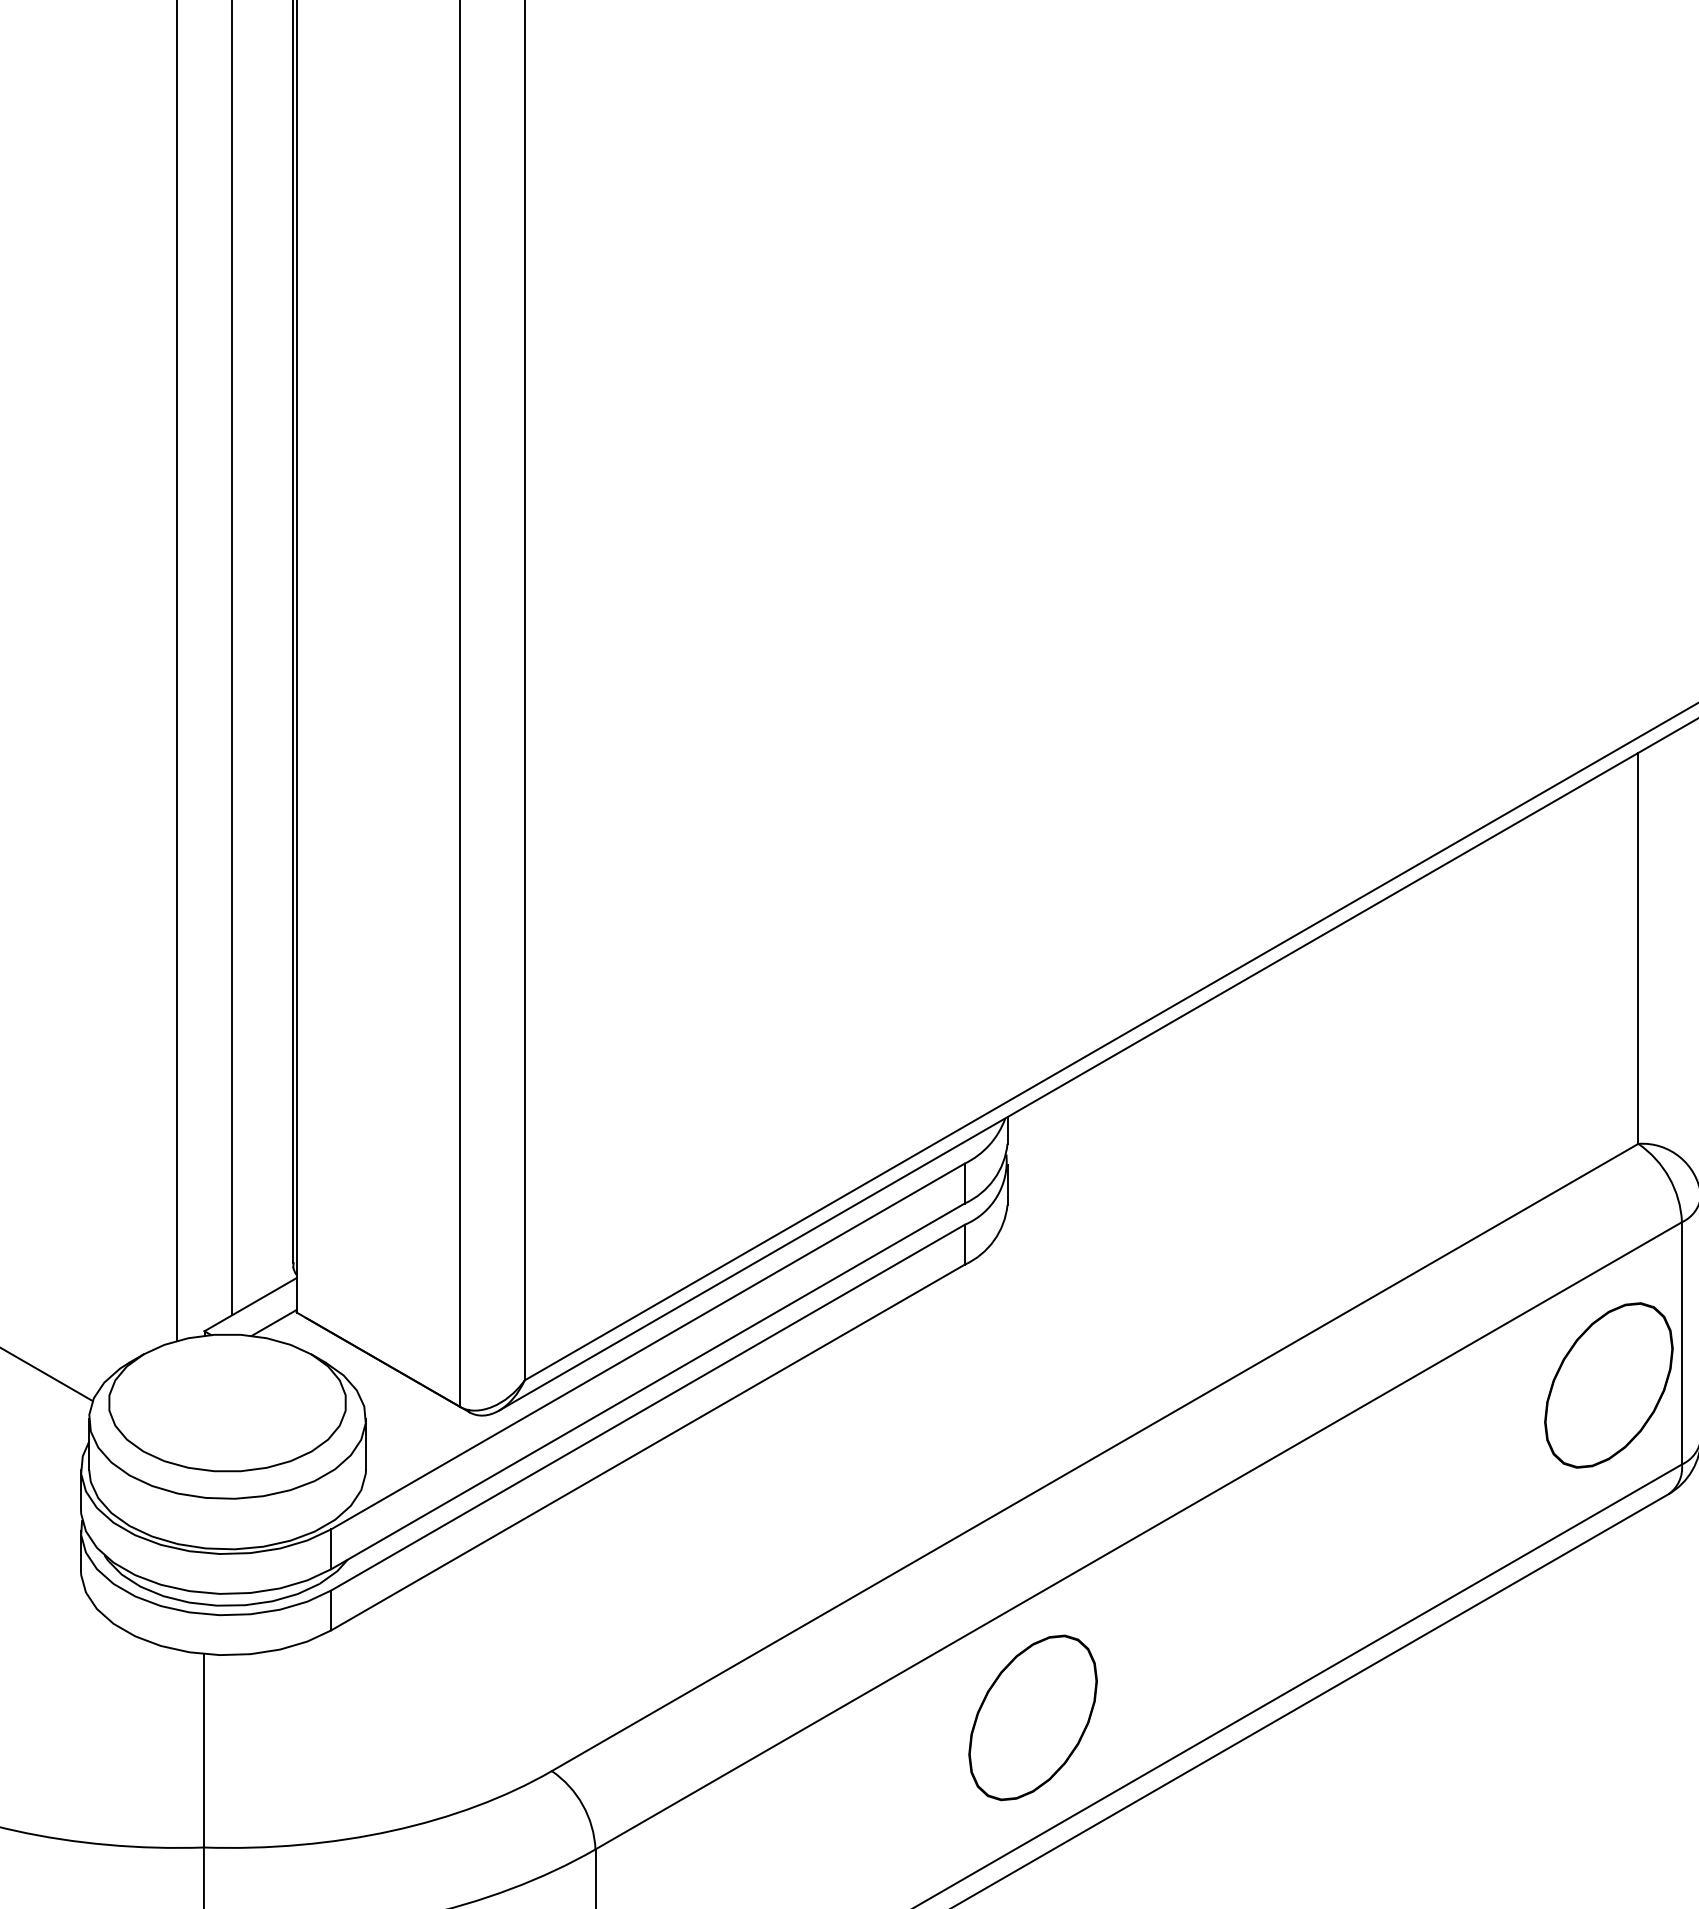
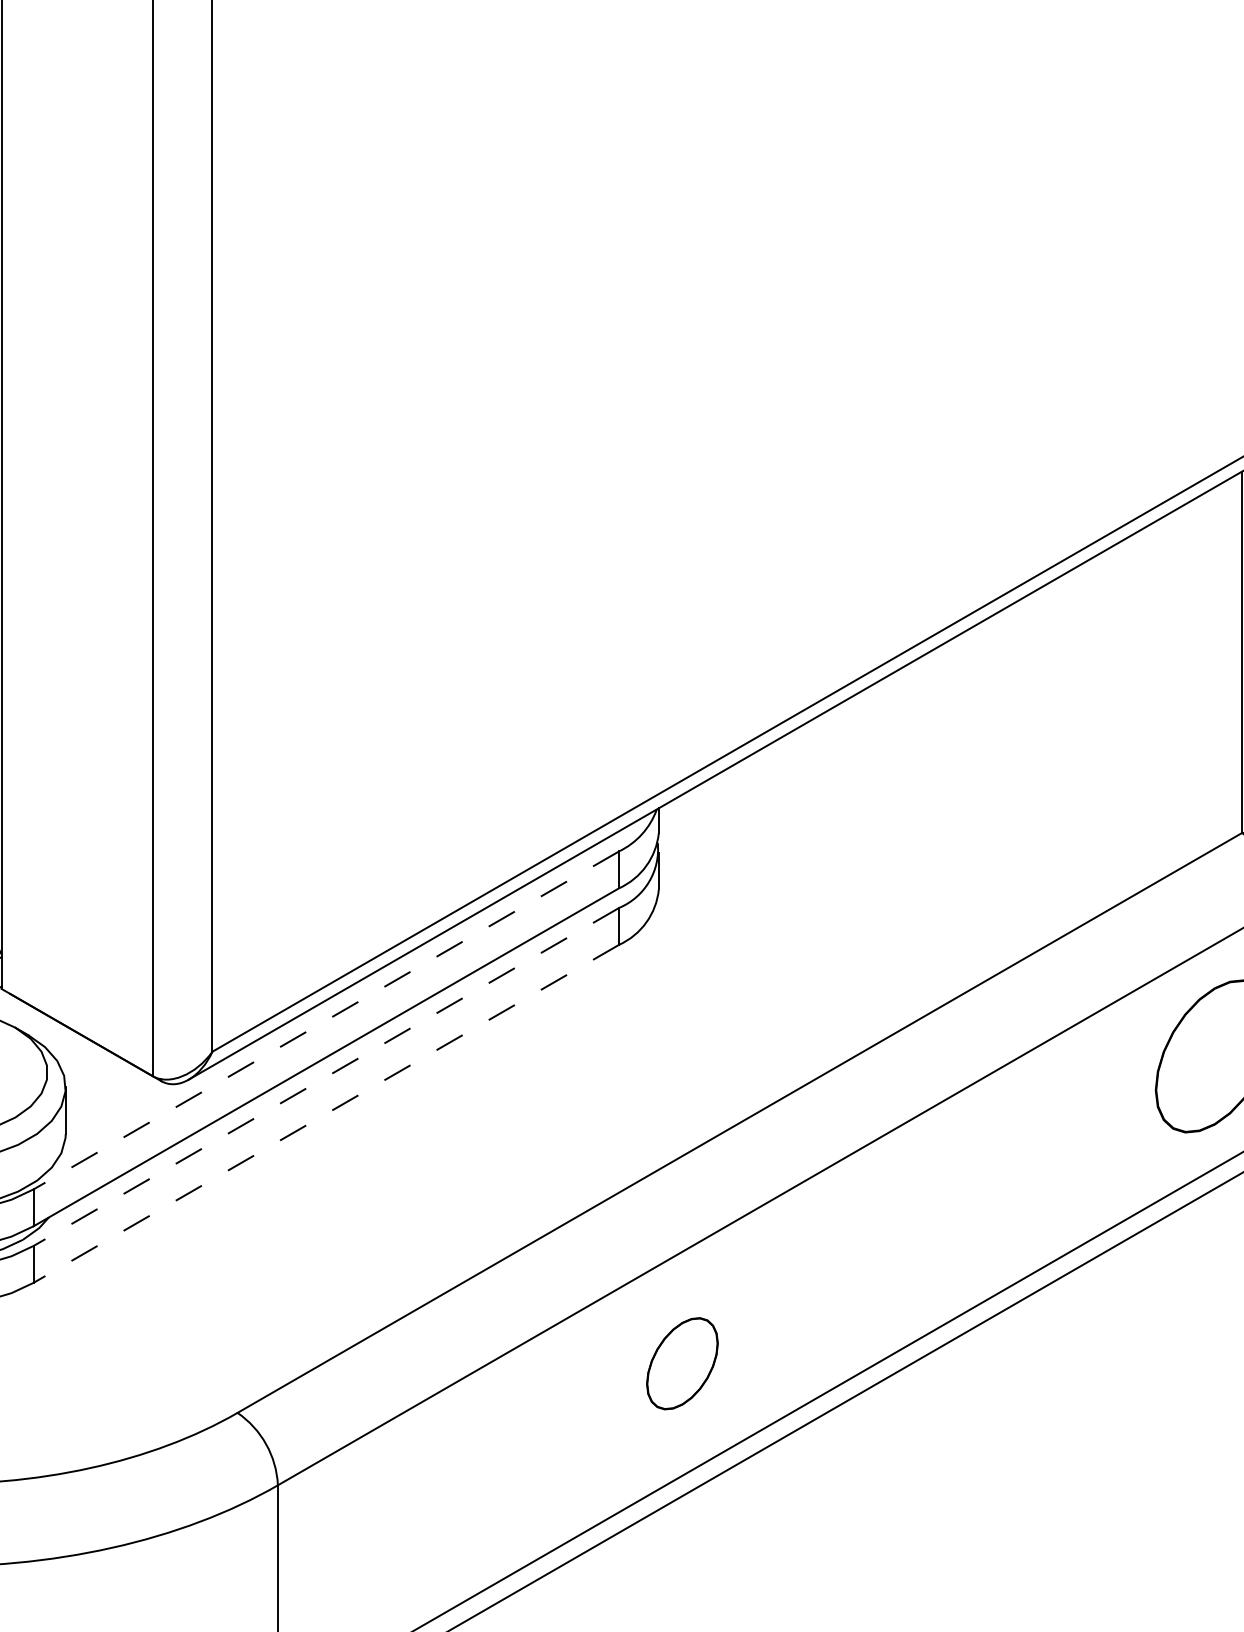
line: (647, 1346) -> (325, 1020), solid -> dashed
line: (647, 1407) -> (325, 1076), solid -> dashed
line: (647, 1447) -> (325, 1113), solid -> dashed
part: (1032, 1717) -> (681, 1363), size x0.6

